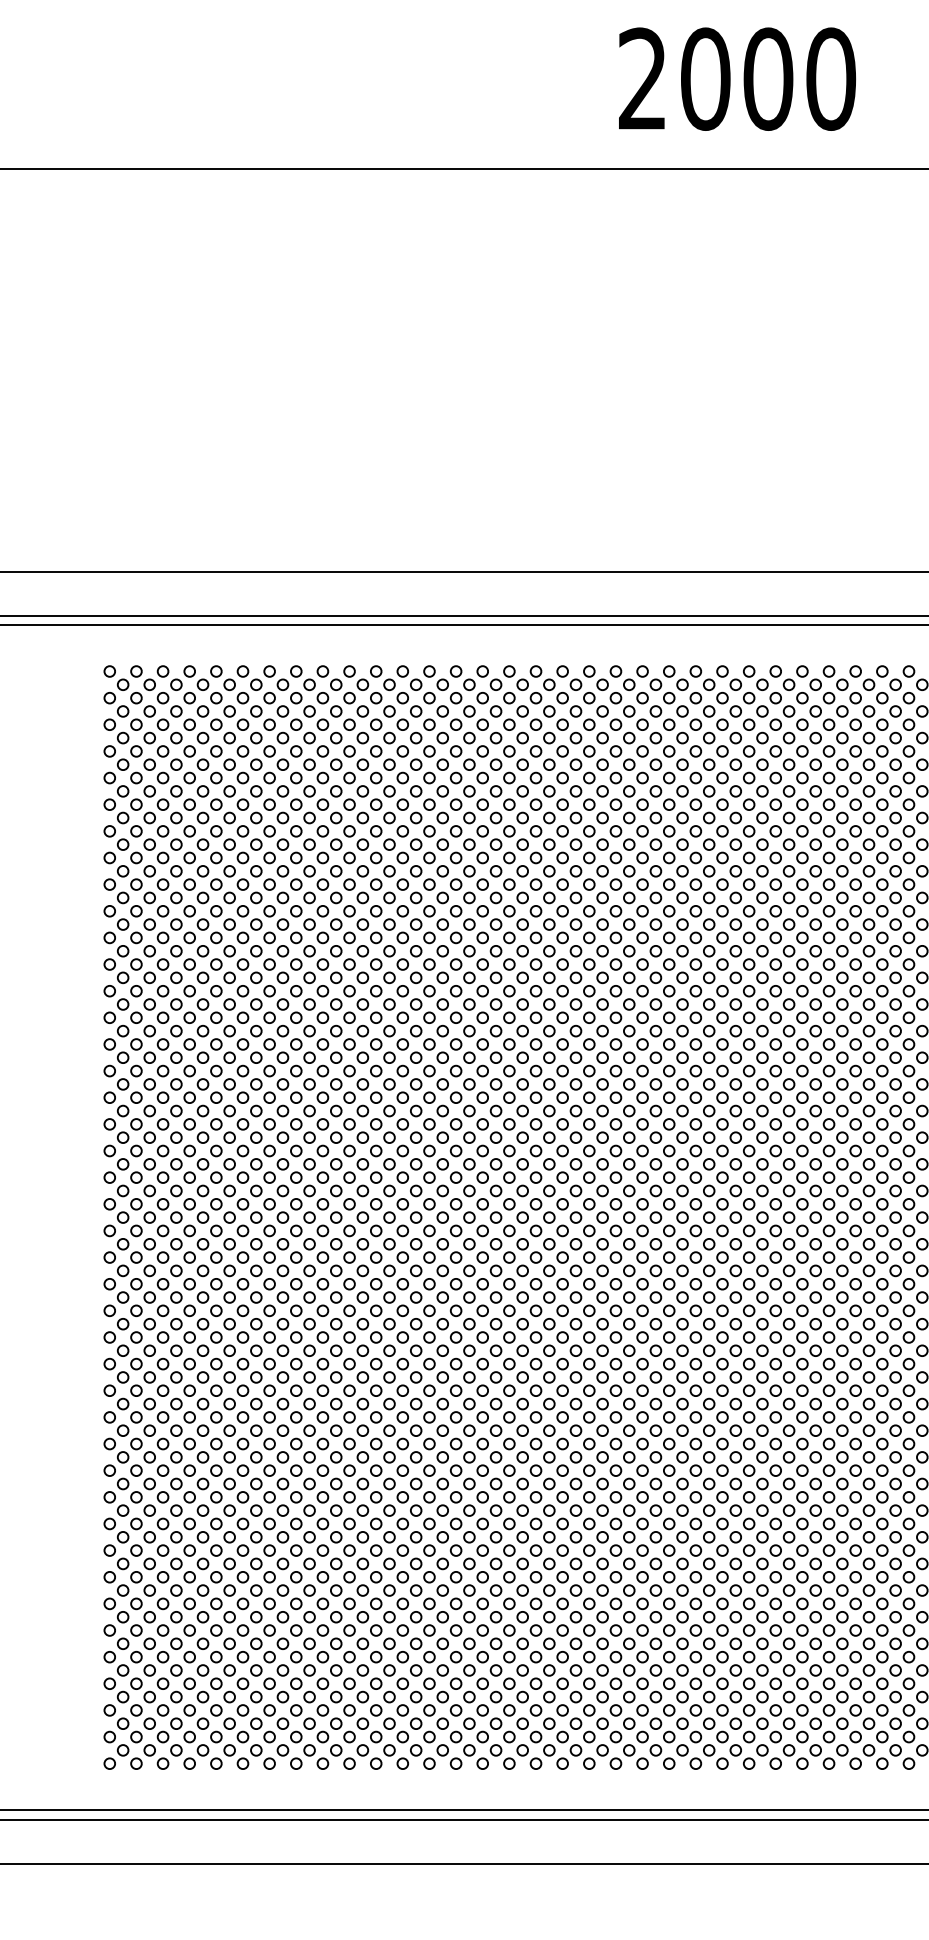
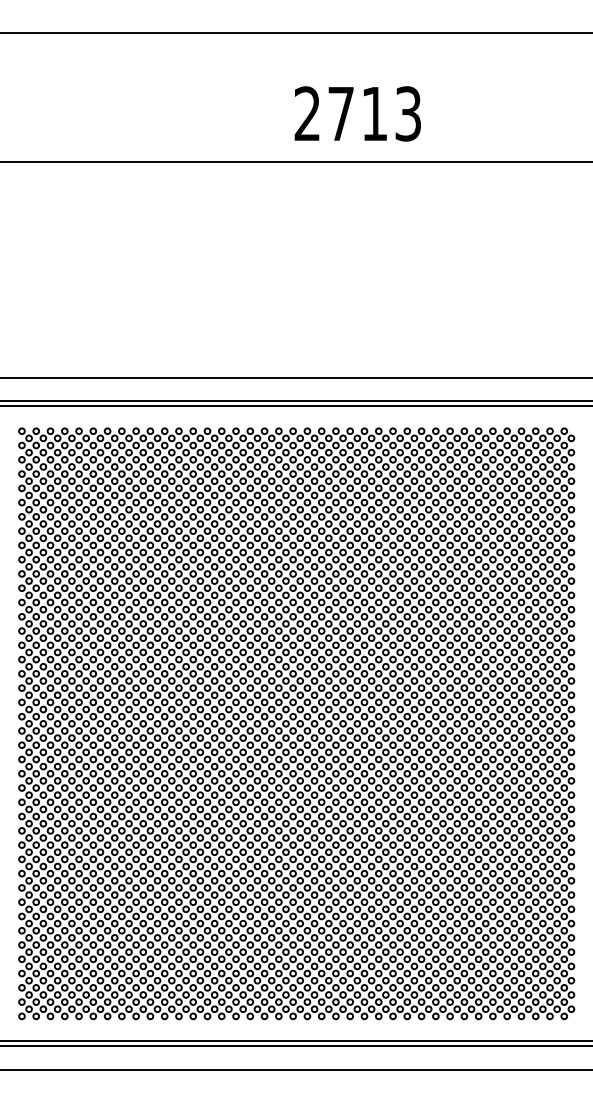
text: (767, 78) -> (374, 113), 2000 -> 2713

